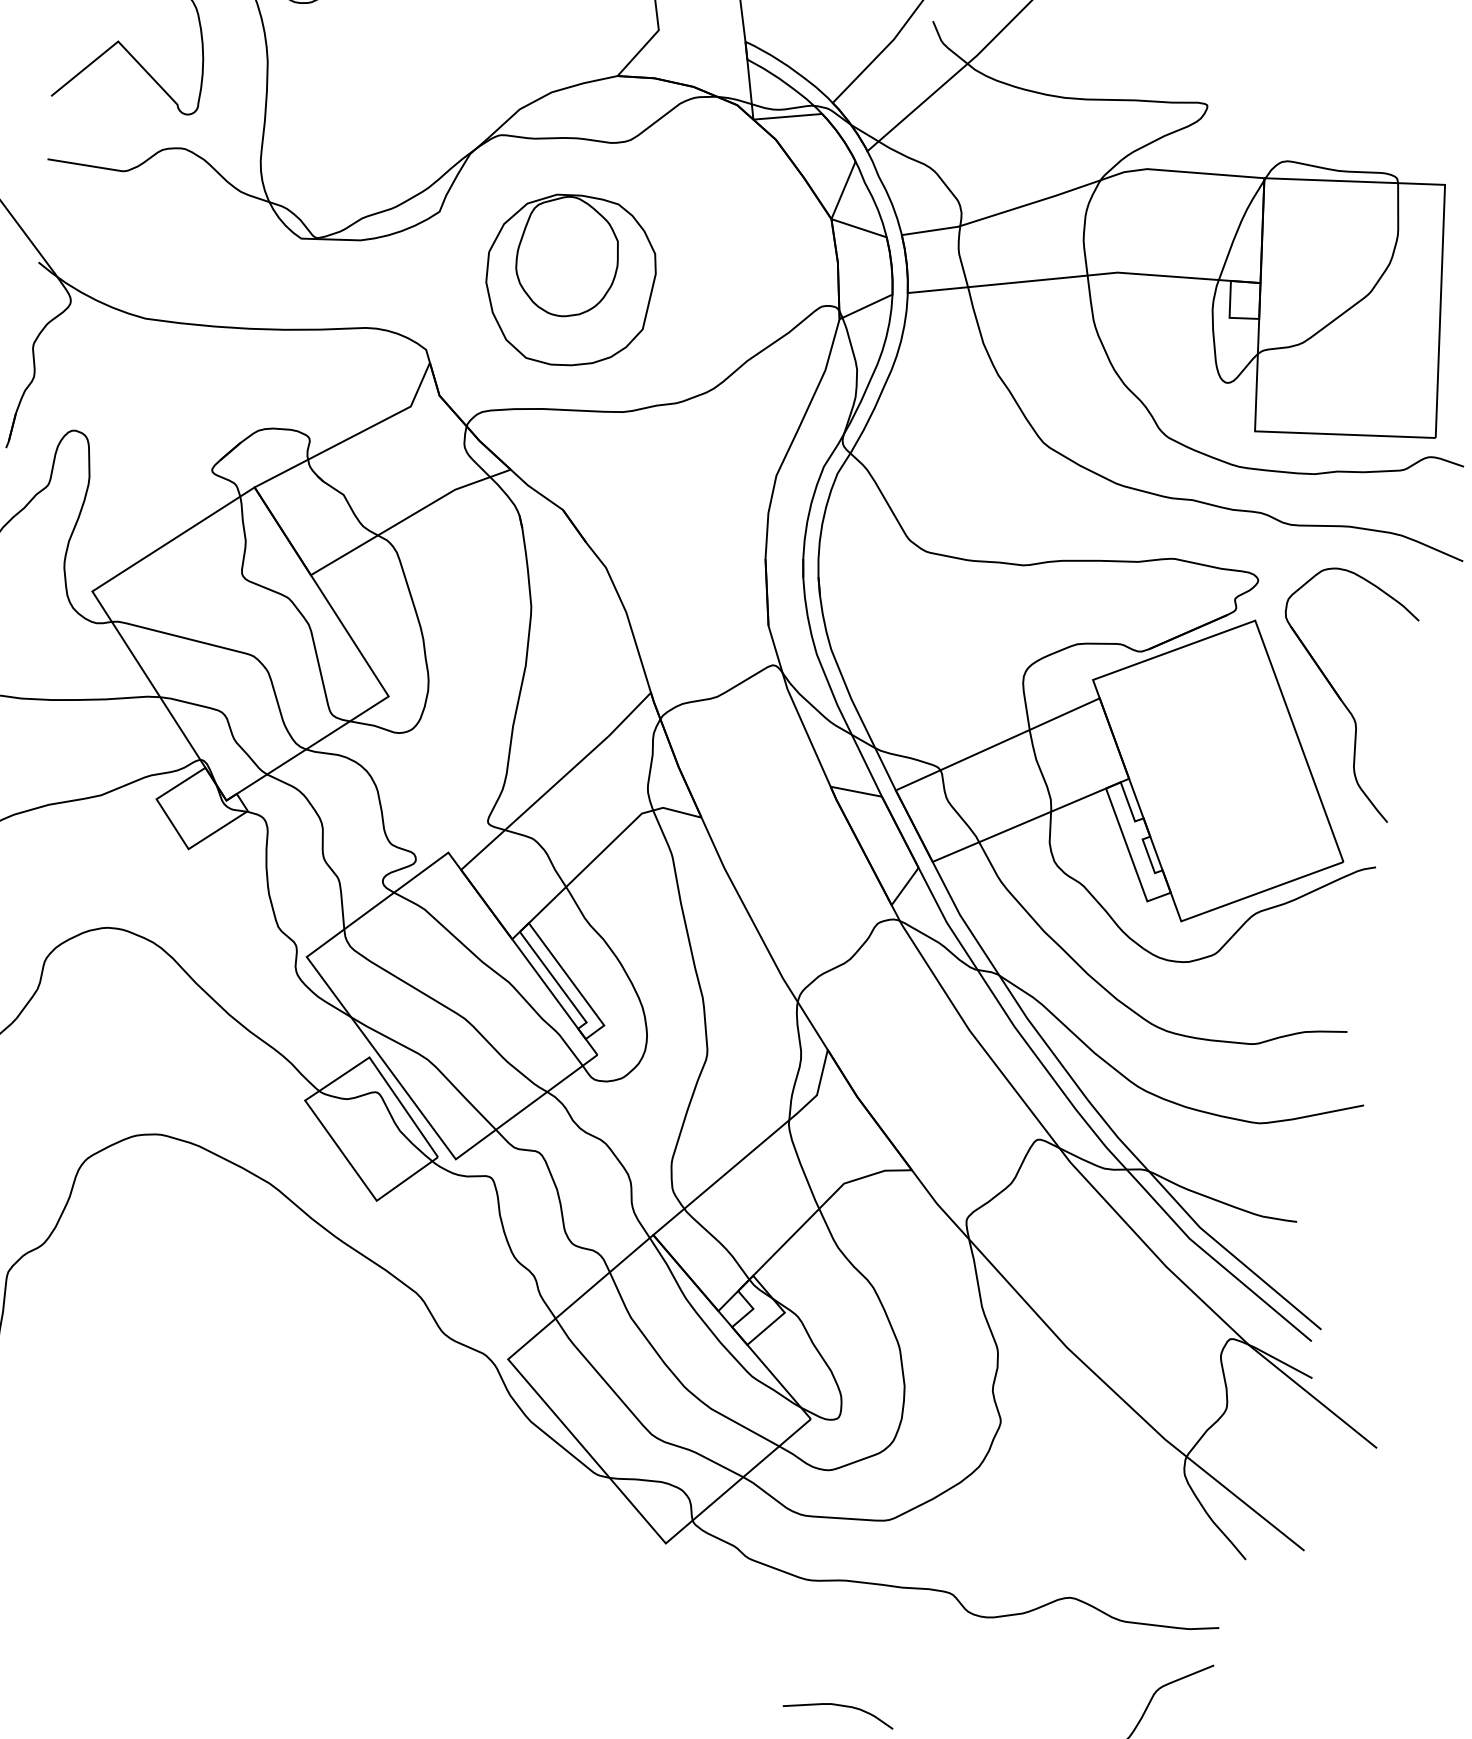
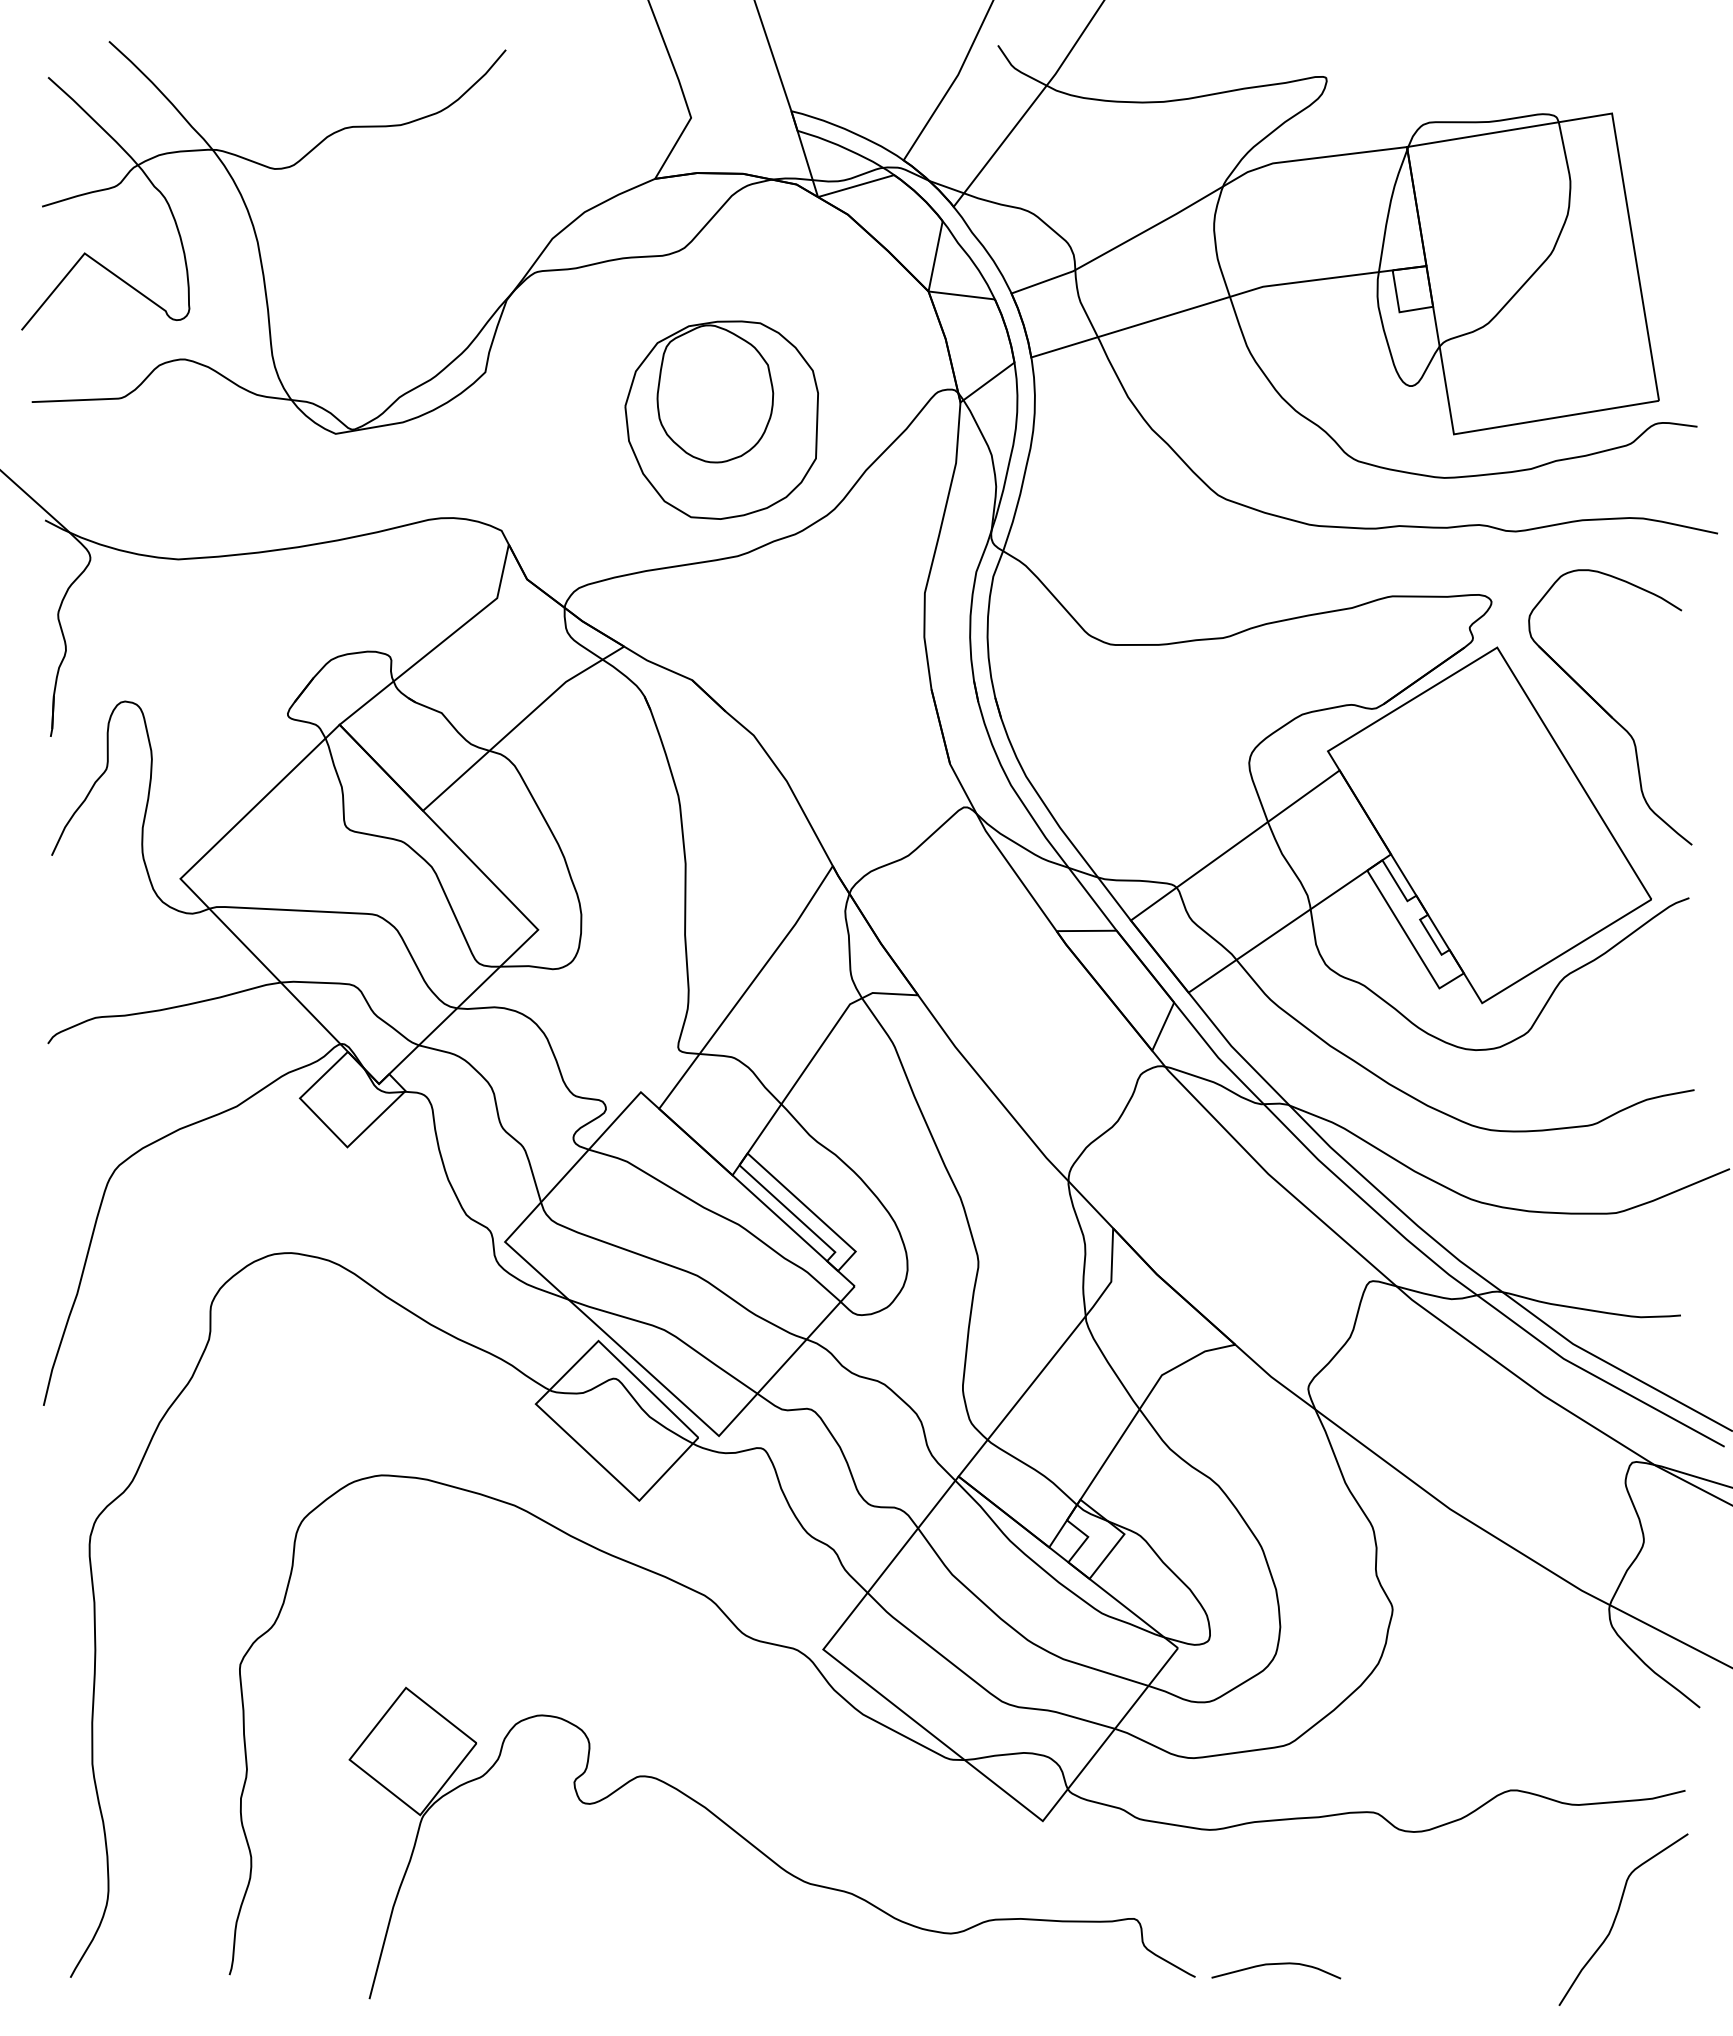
part: (568, 279) -> (721, 419), moved
part: (421, 1521) -> (762, 1851), added

